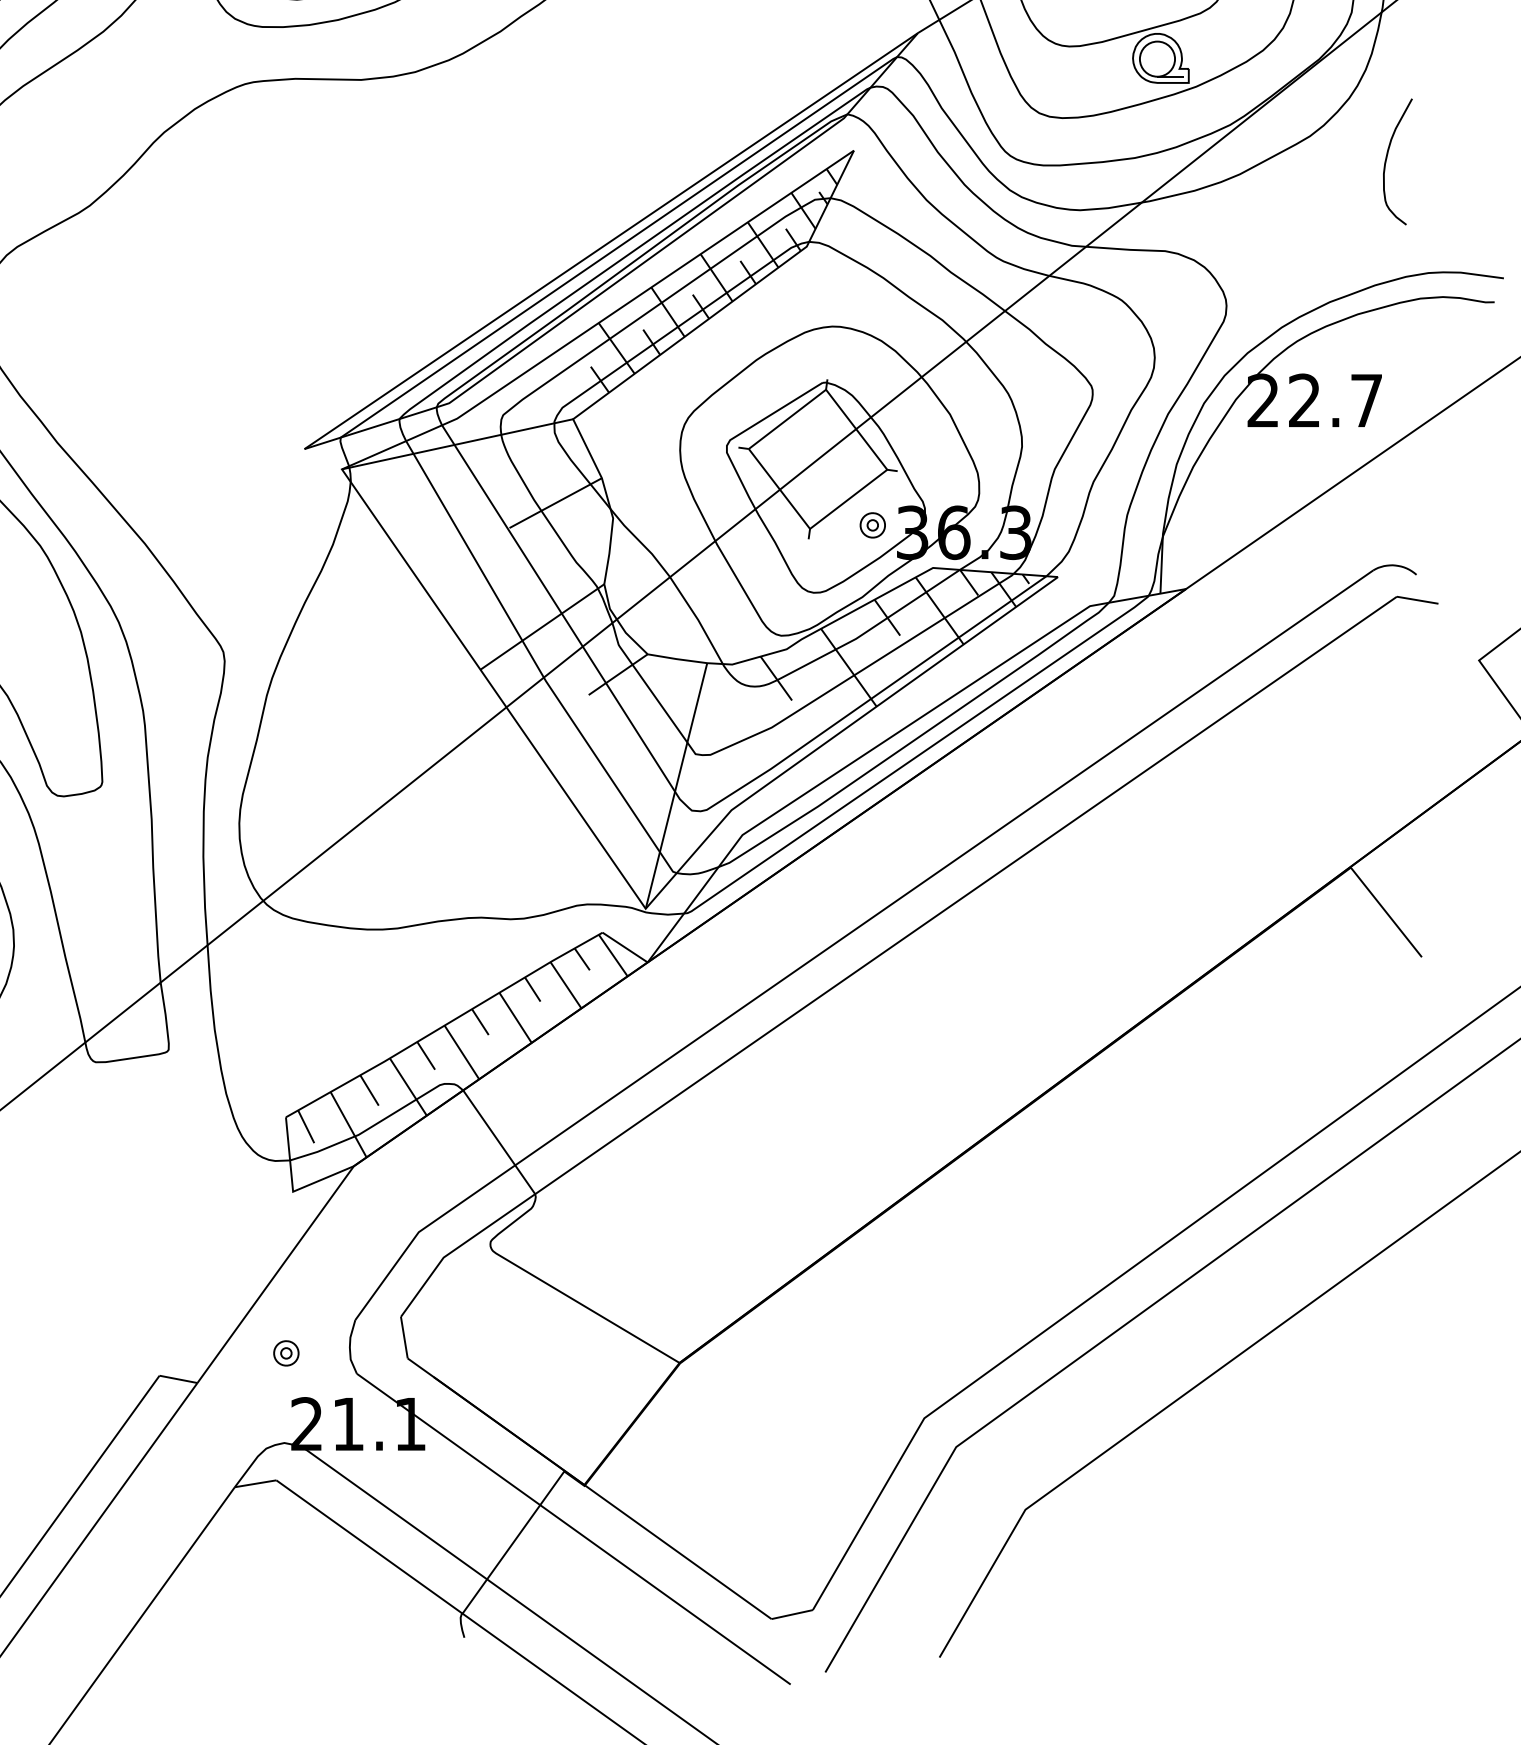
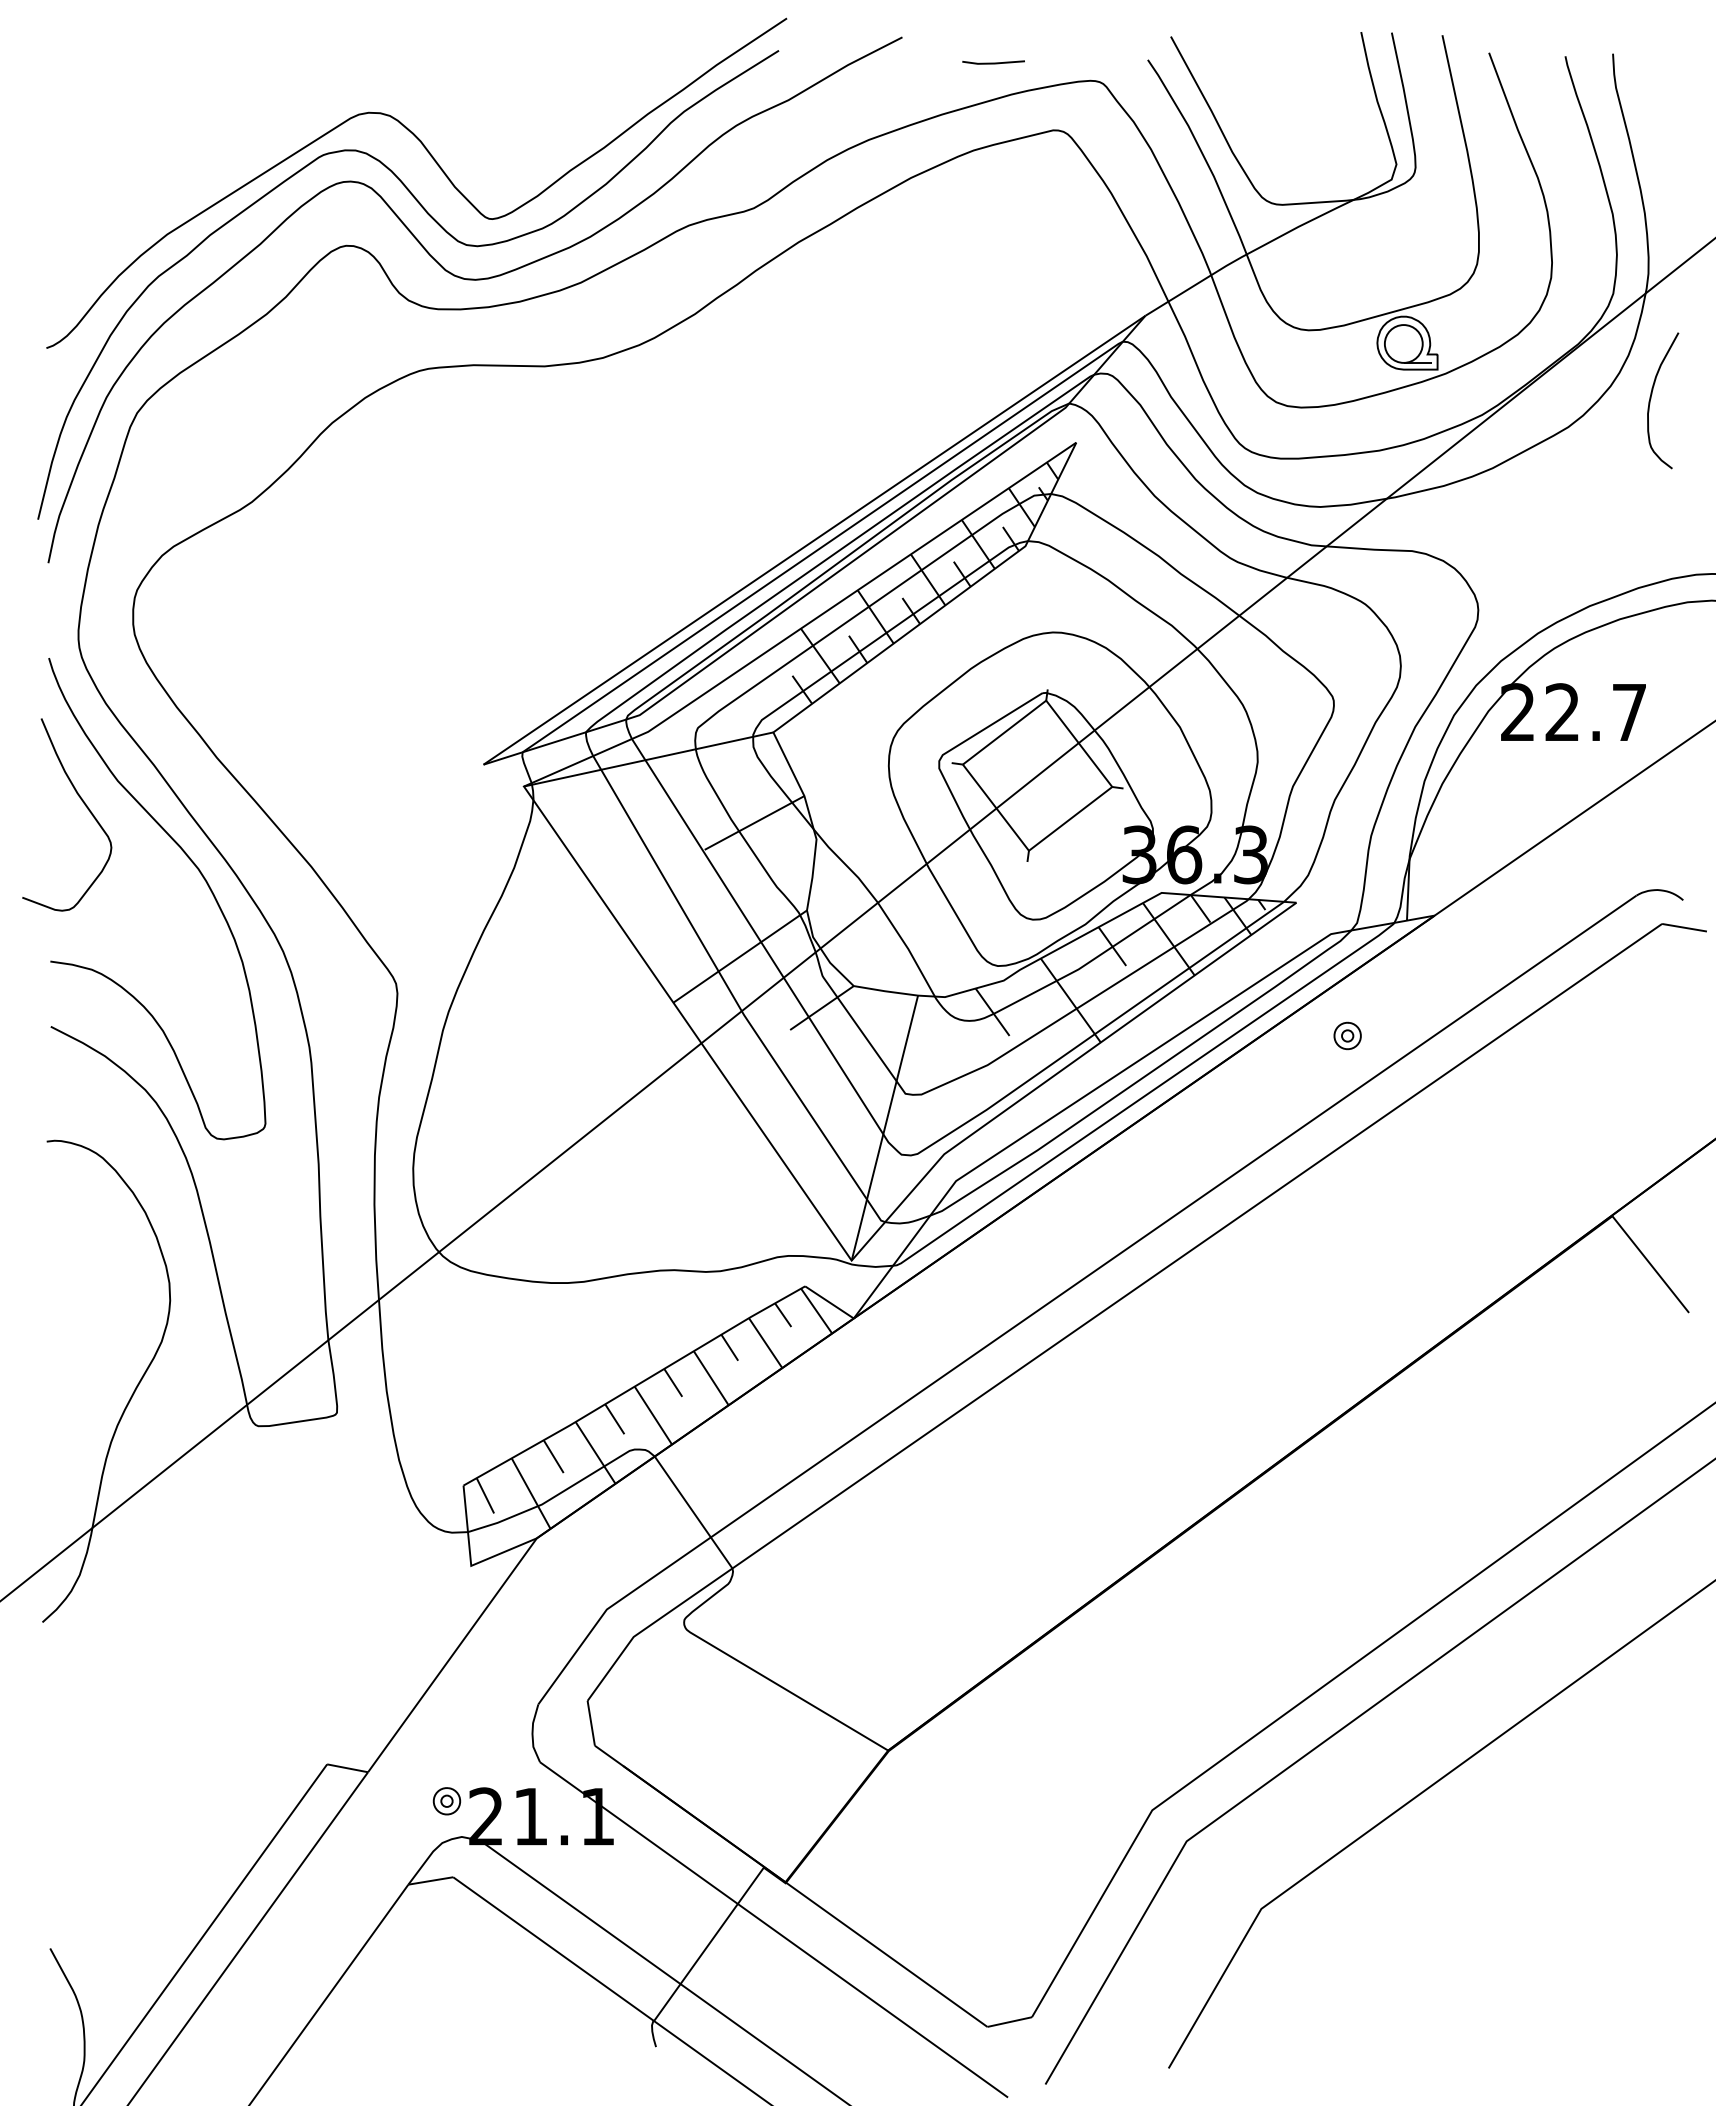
curve: (1387, 160) -> (1651, 399), moved
part: (872, 524) -> (1347, 1035), moved
part: (285, 1353) -> (446, 1801), moved

